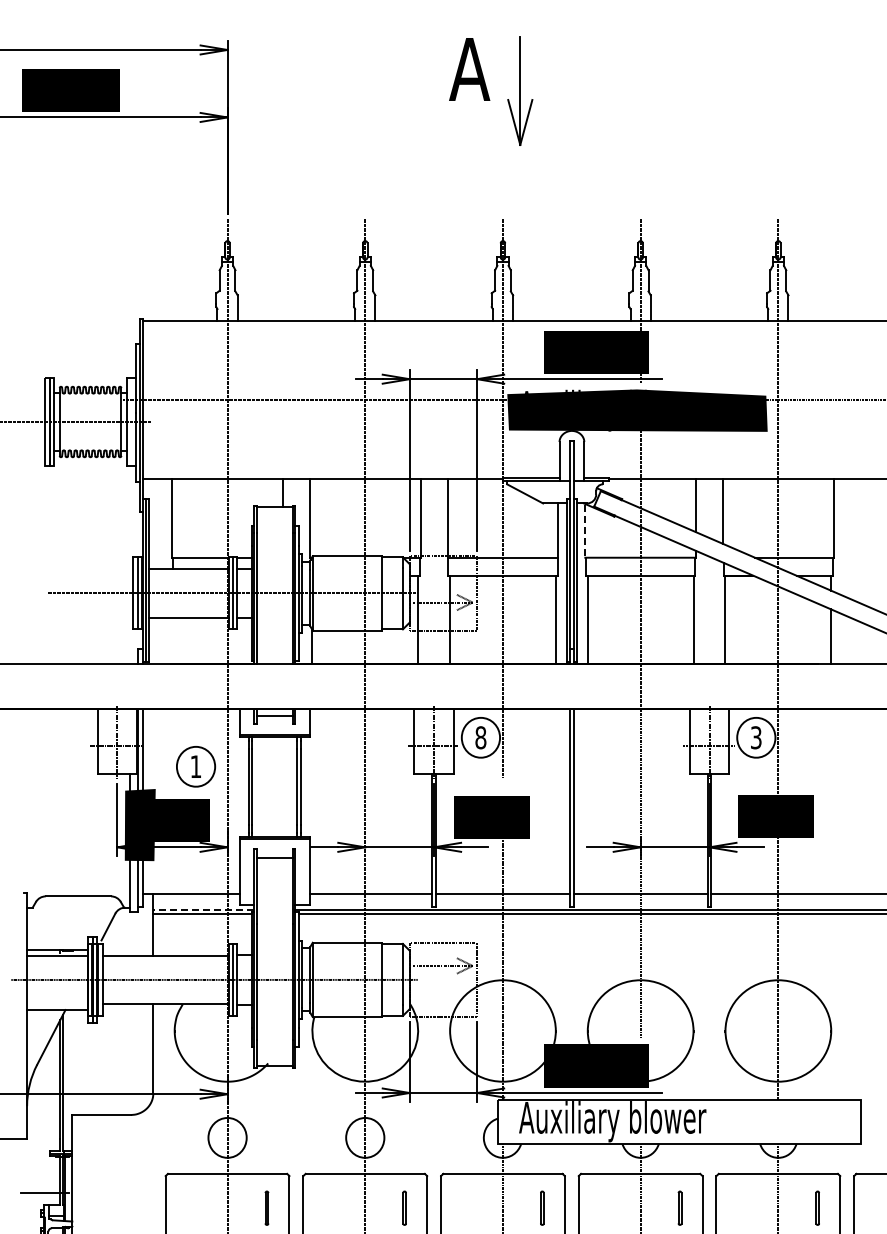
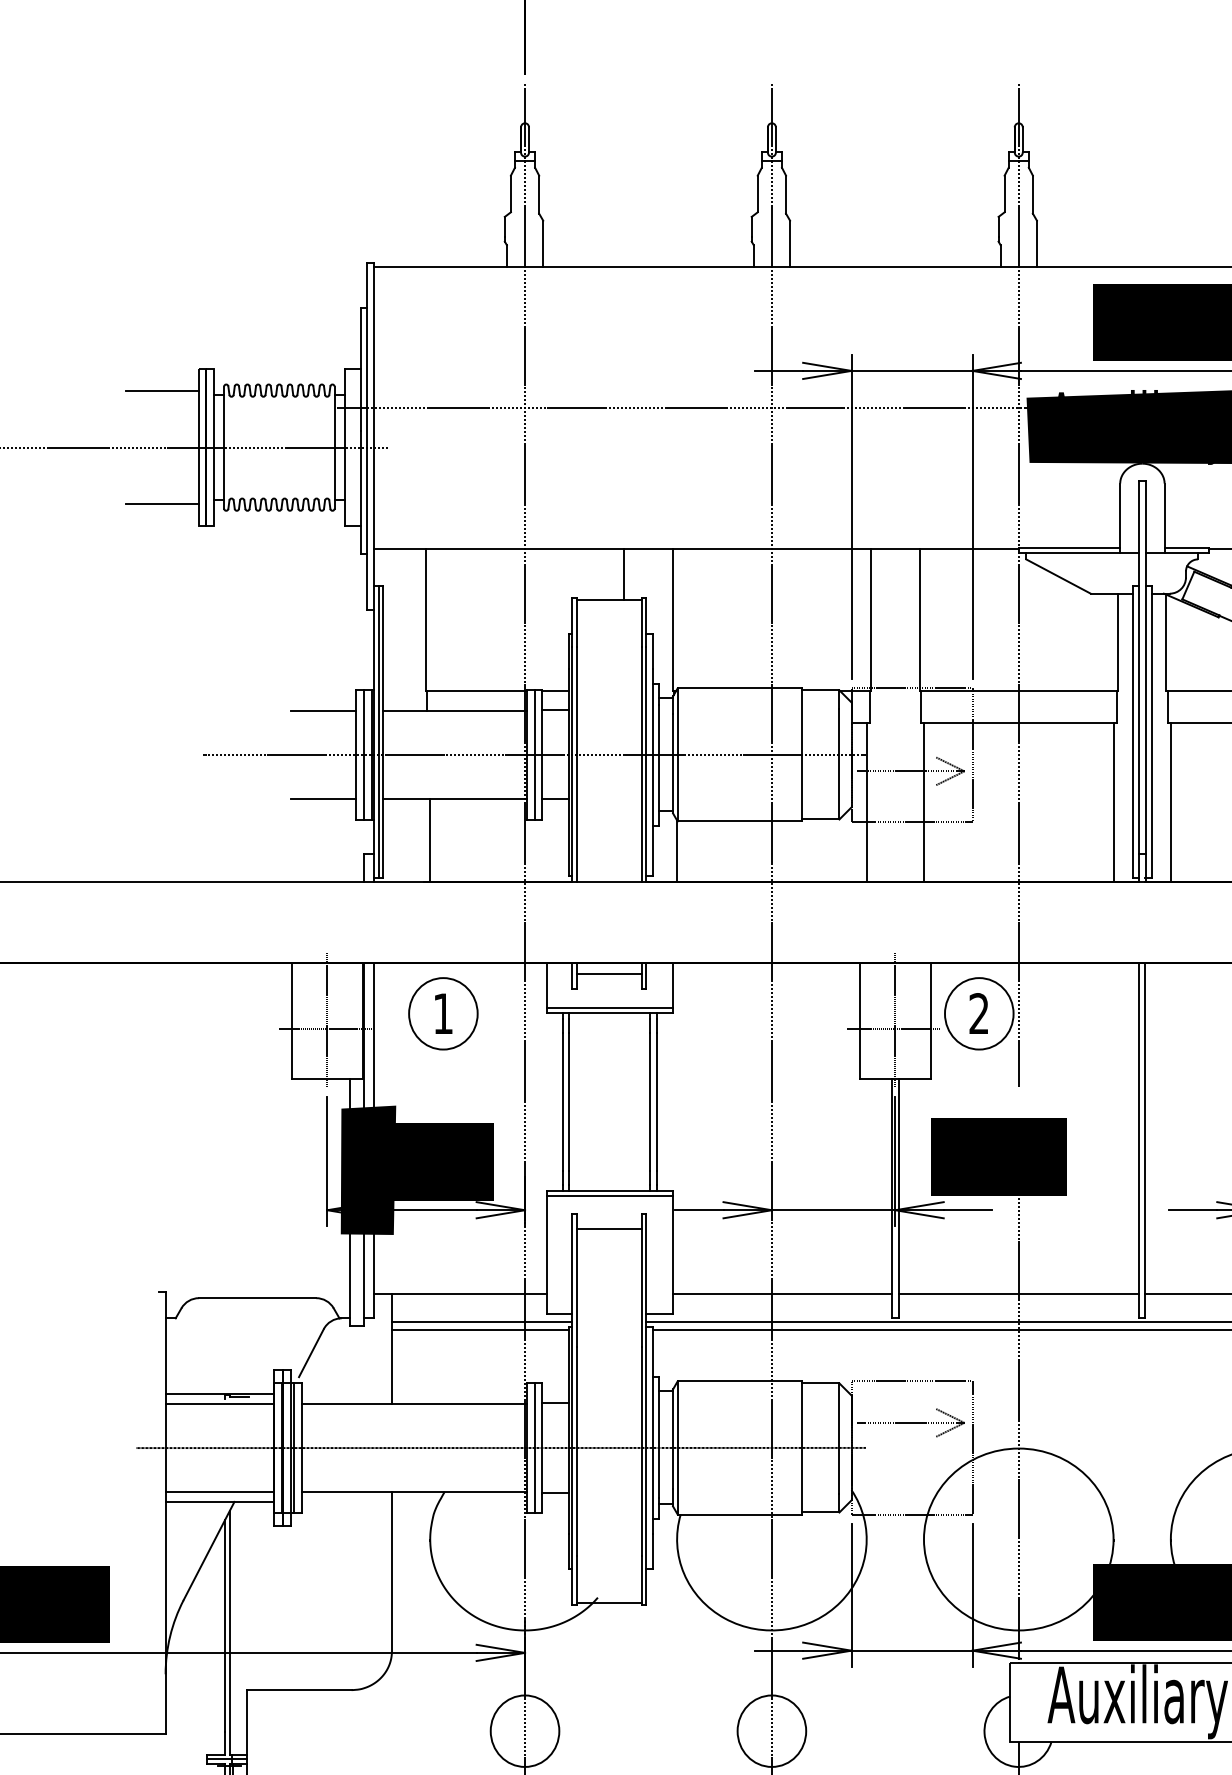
line: (25, 390) -> (162, 391), added
line: (25, 453) -> (162, 504), added
line: (585, 531) -> (1166, 643), dashed -> solid
line: (115, 569) -> (324, 712), added
line: (115, 617) -> (324, 798), added
line: (174, 640) -> (429, 839), added
text: (480, 737) -> (978, 1013), 8 -> 2
part: (196, 766) -> (444, 1013), moved
line: (203, 909) -> (481, 1321), dashed -> solid
line: (57, 1004) -> (220, 1492), added

